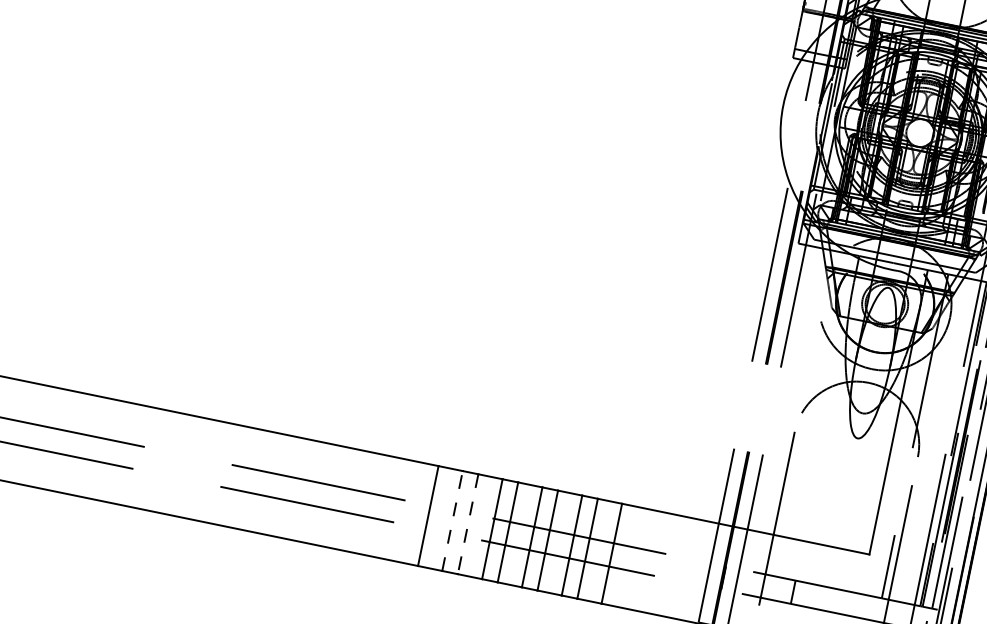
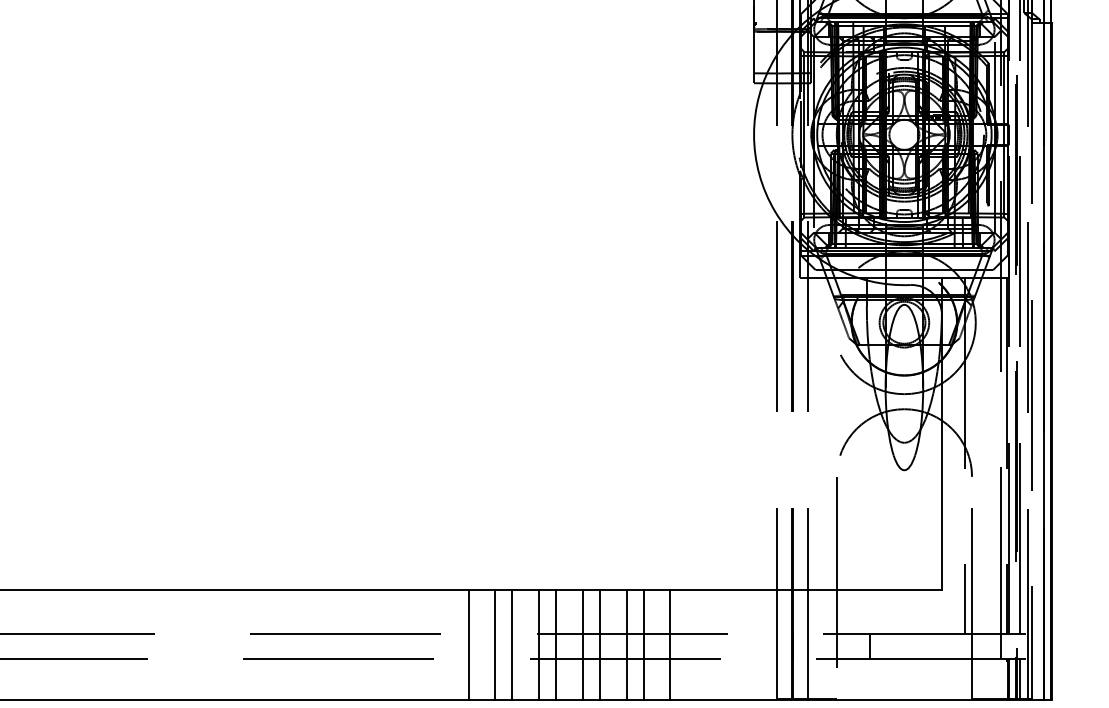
line: (452, 520) -> (495, 644), dashed -> solid
line: (468, 523) -> (512, 644), dashed -> solid

